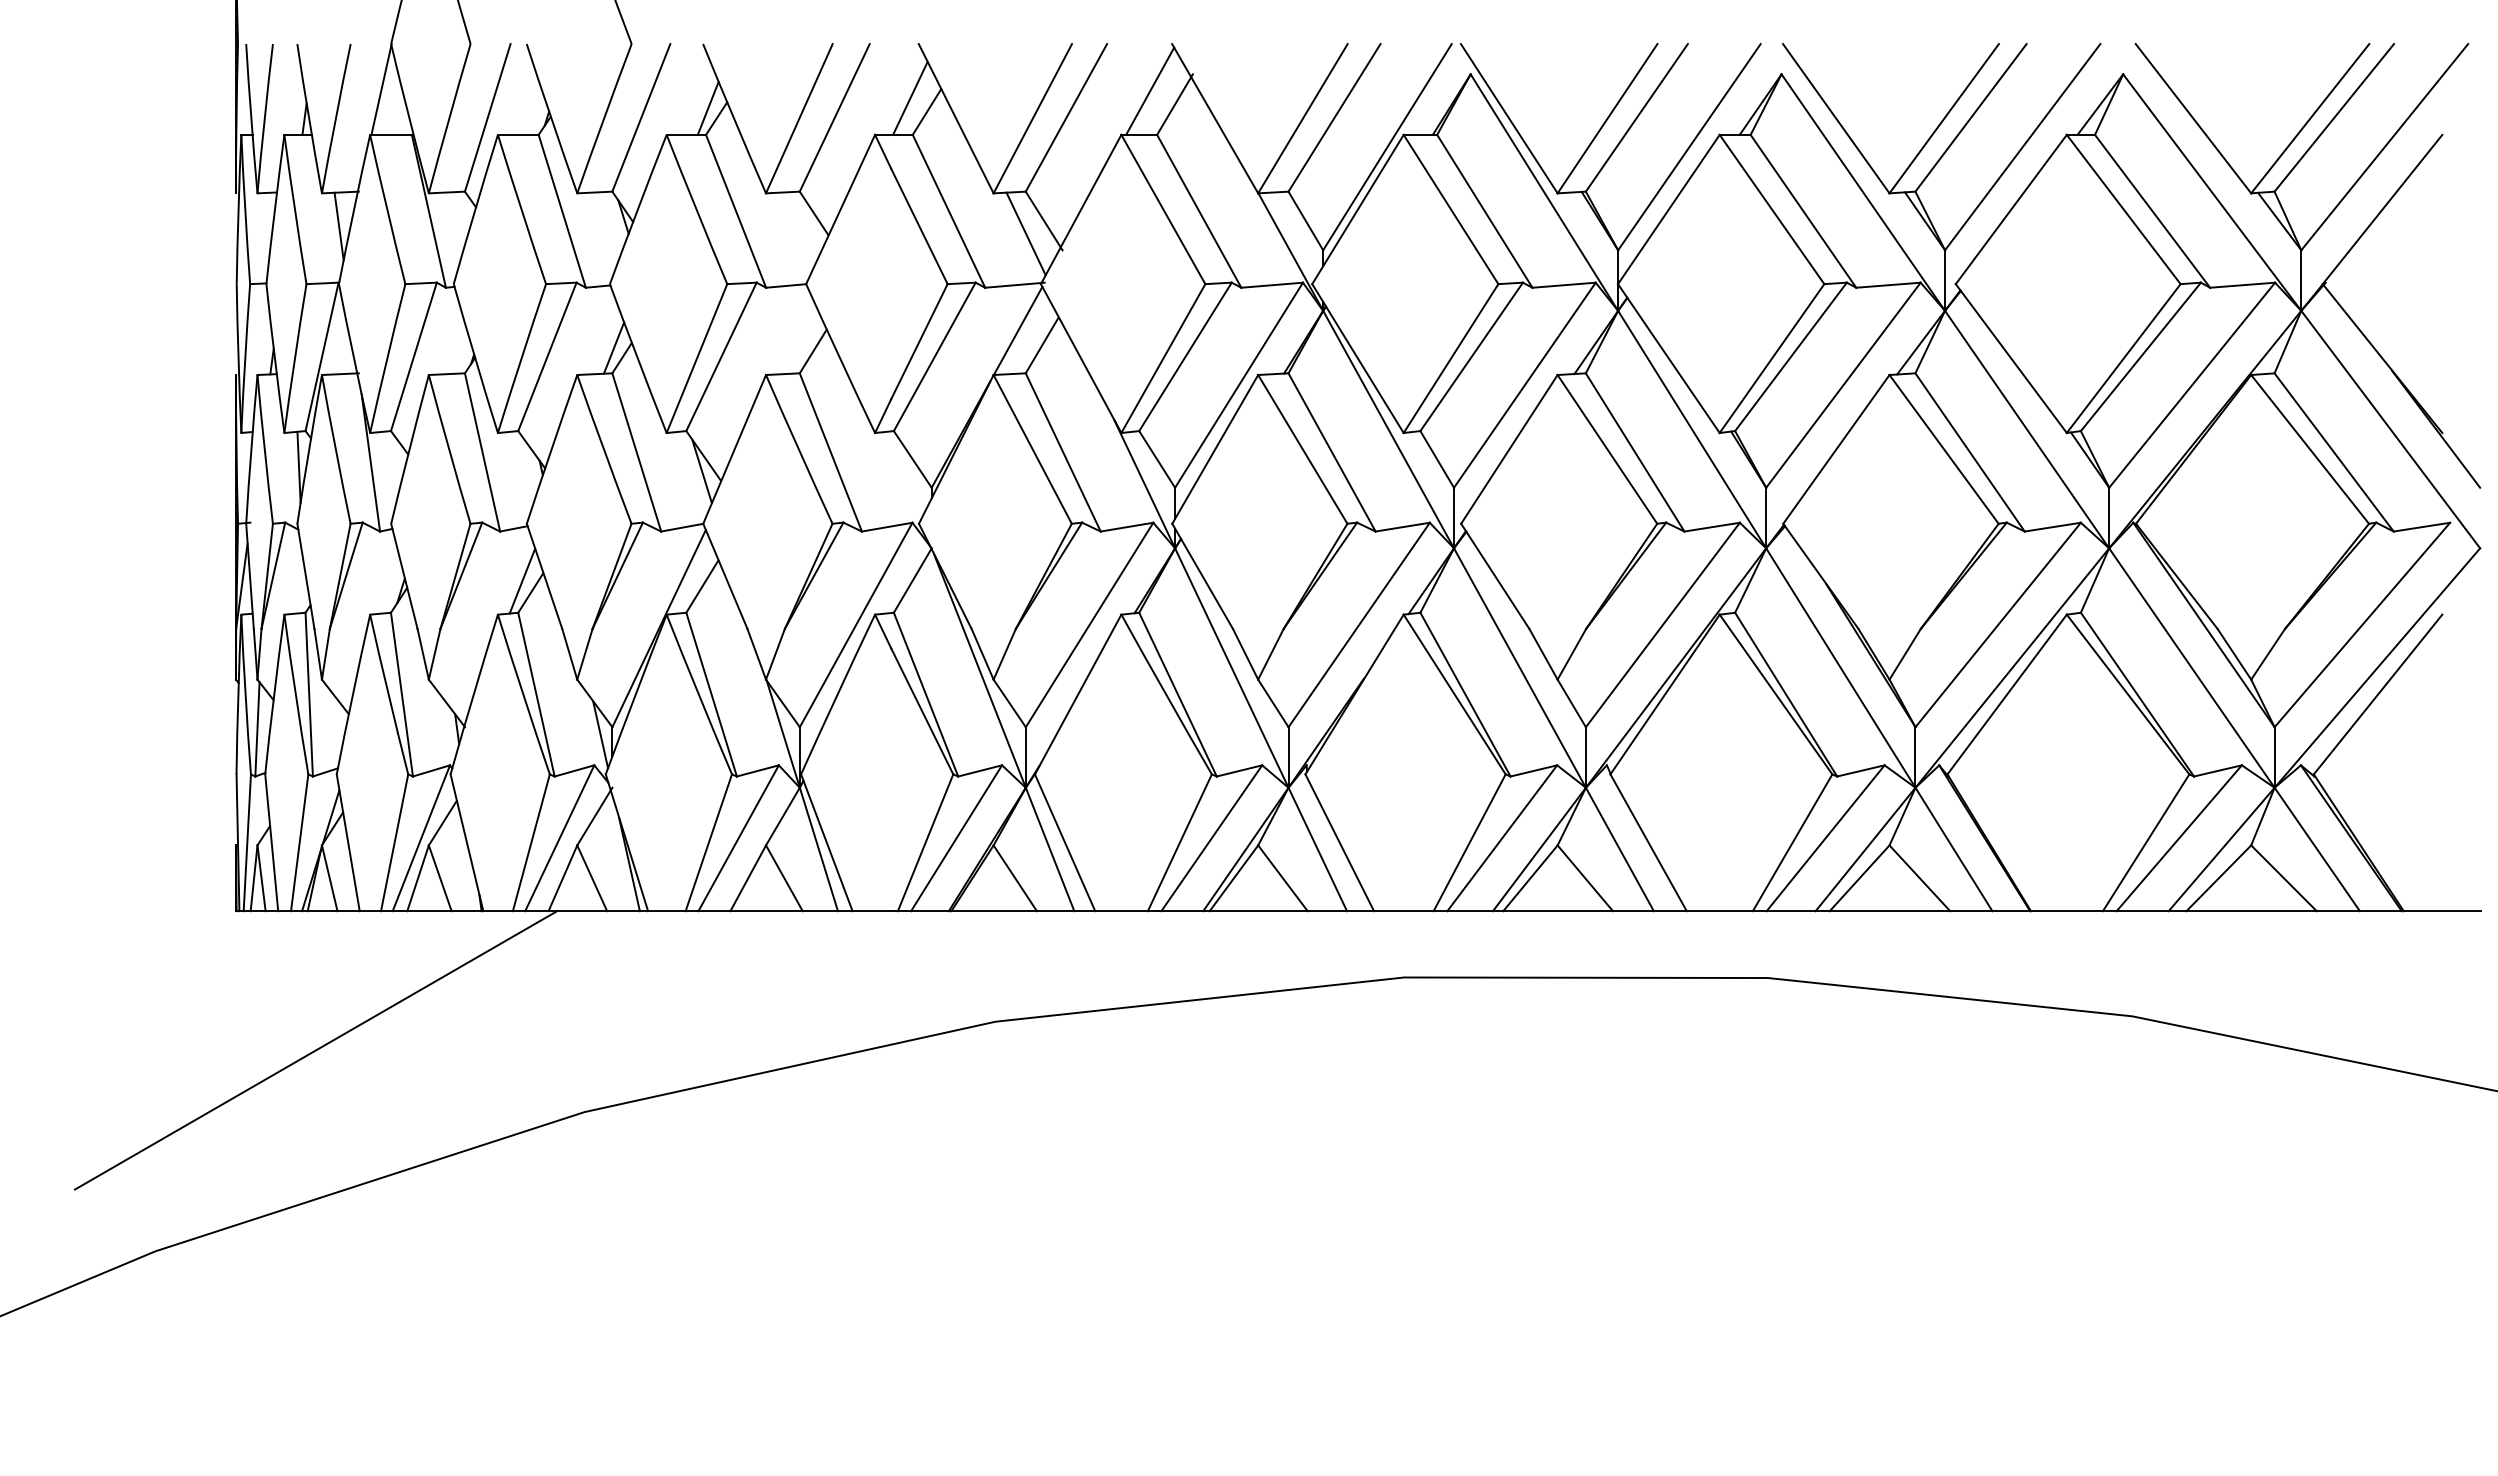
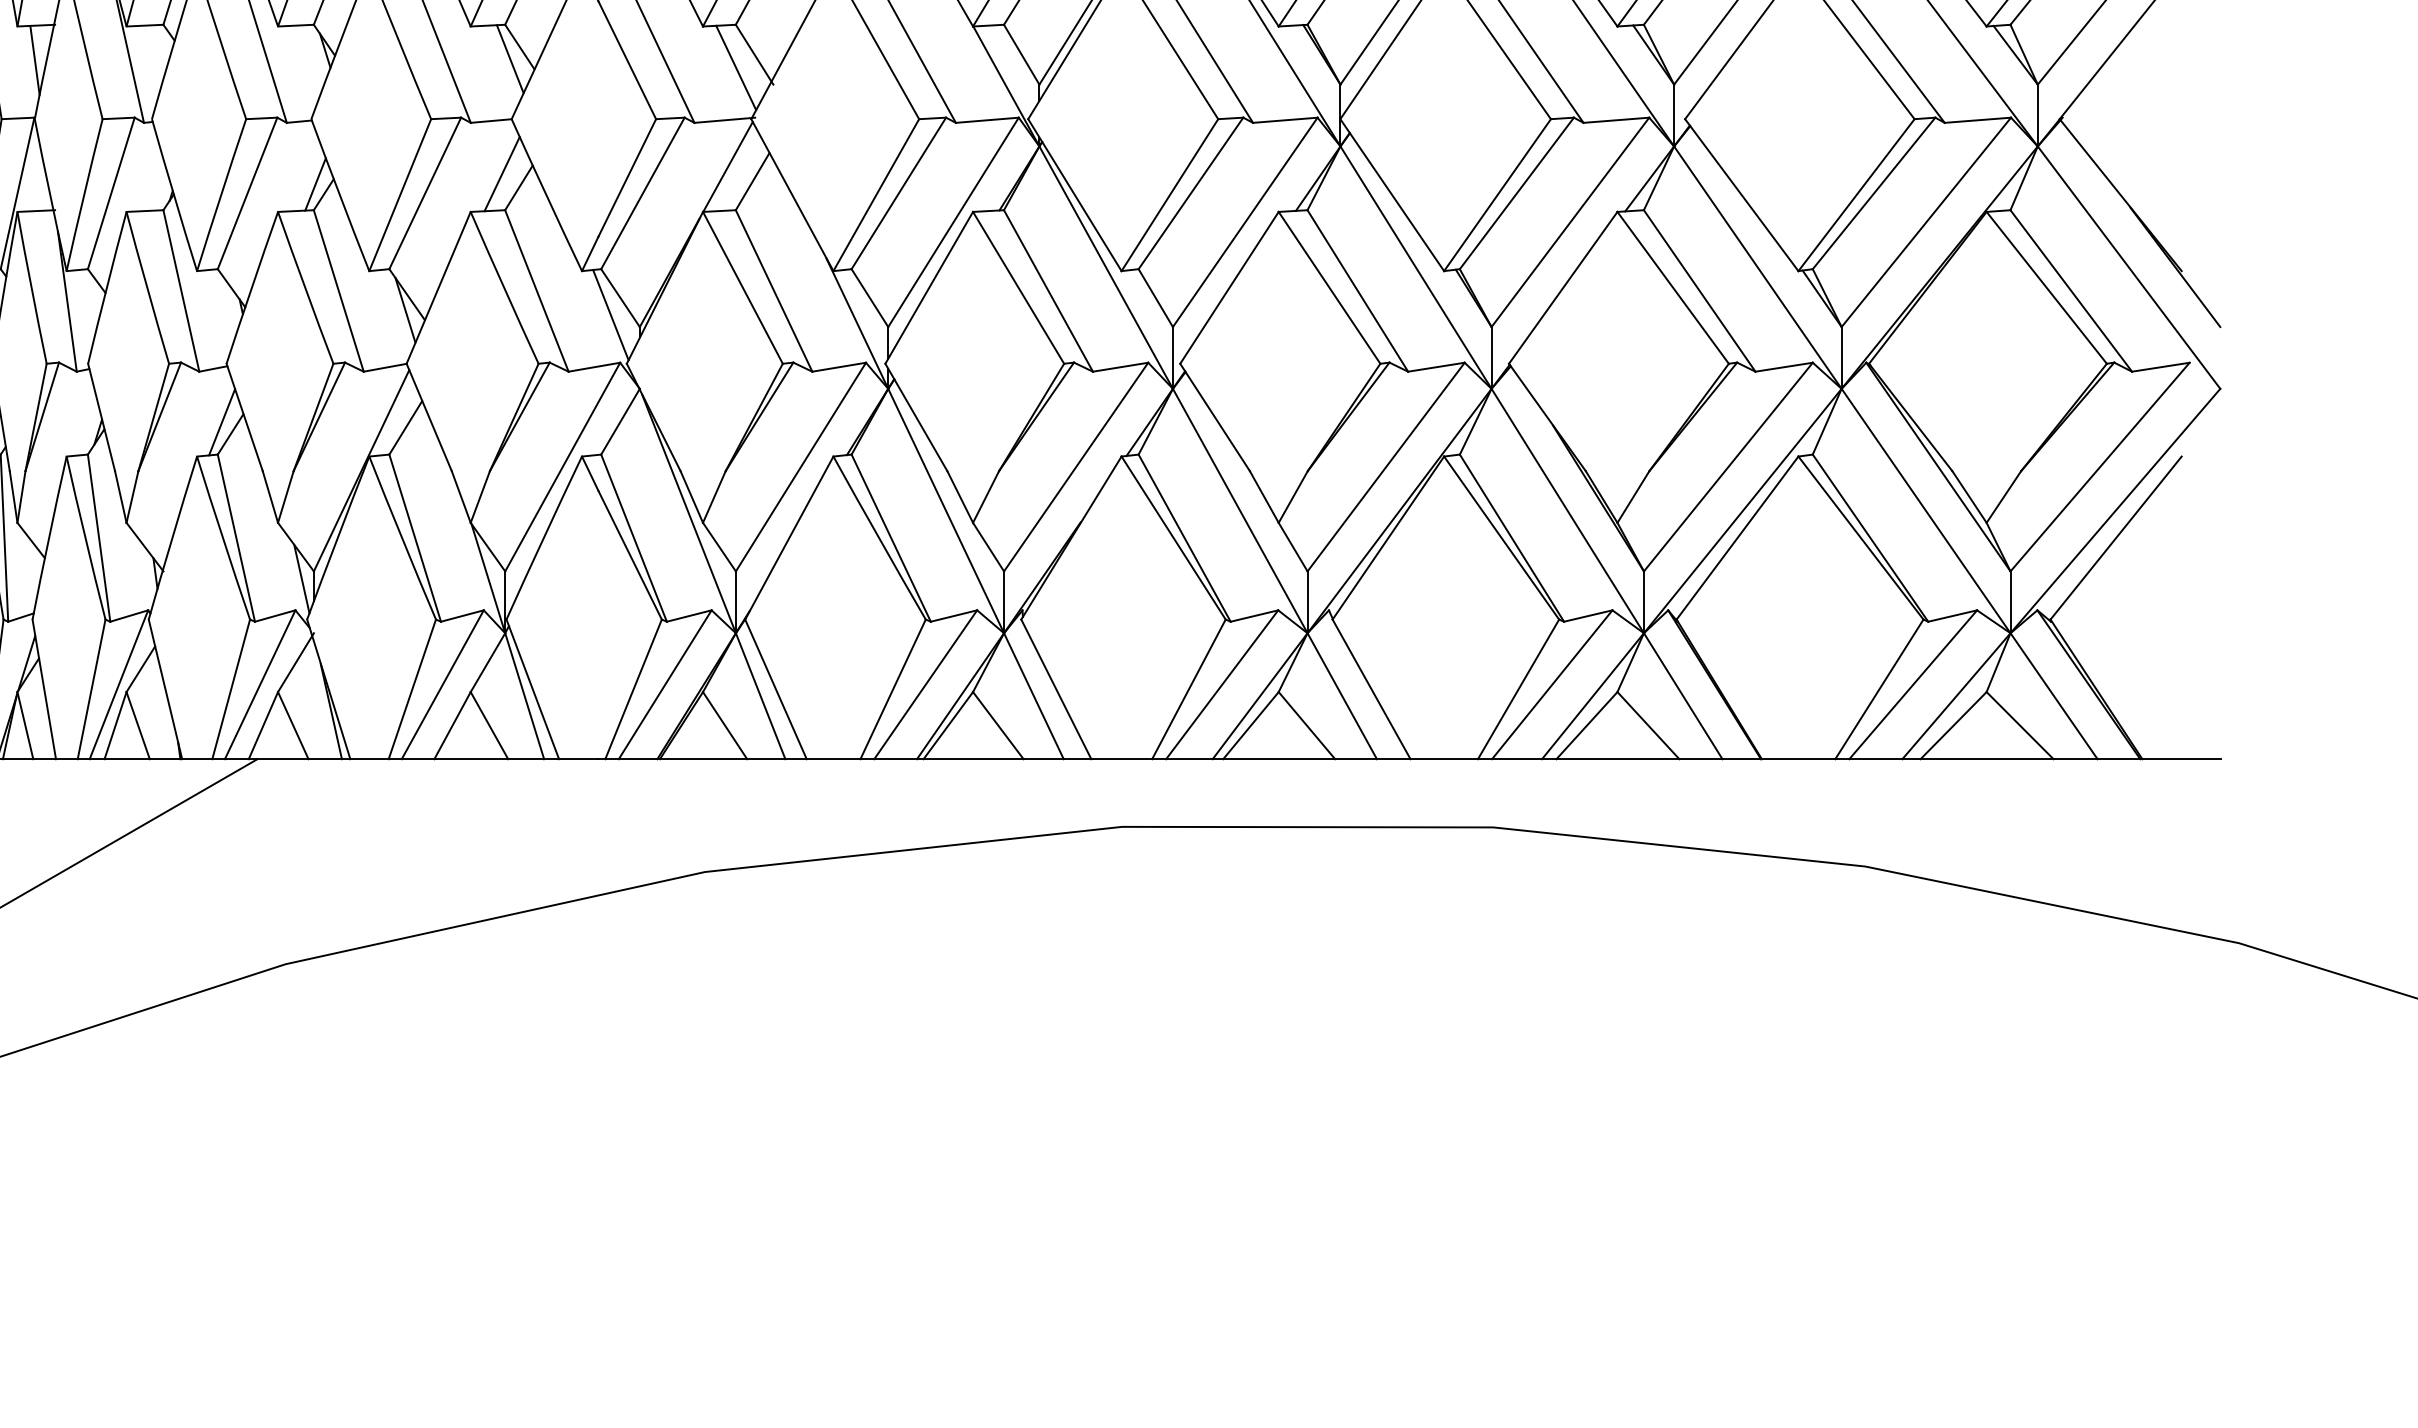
line: (804, 225) -> (509, 59), added
line: (796, 337) -> (501, 173), added
line: (902, 475) -> (610, 314), added

